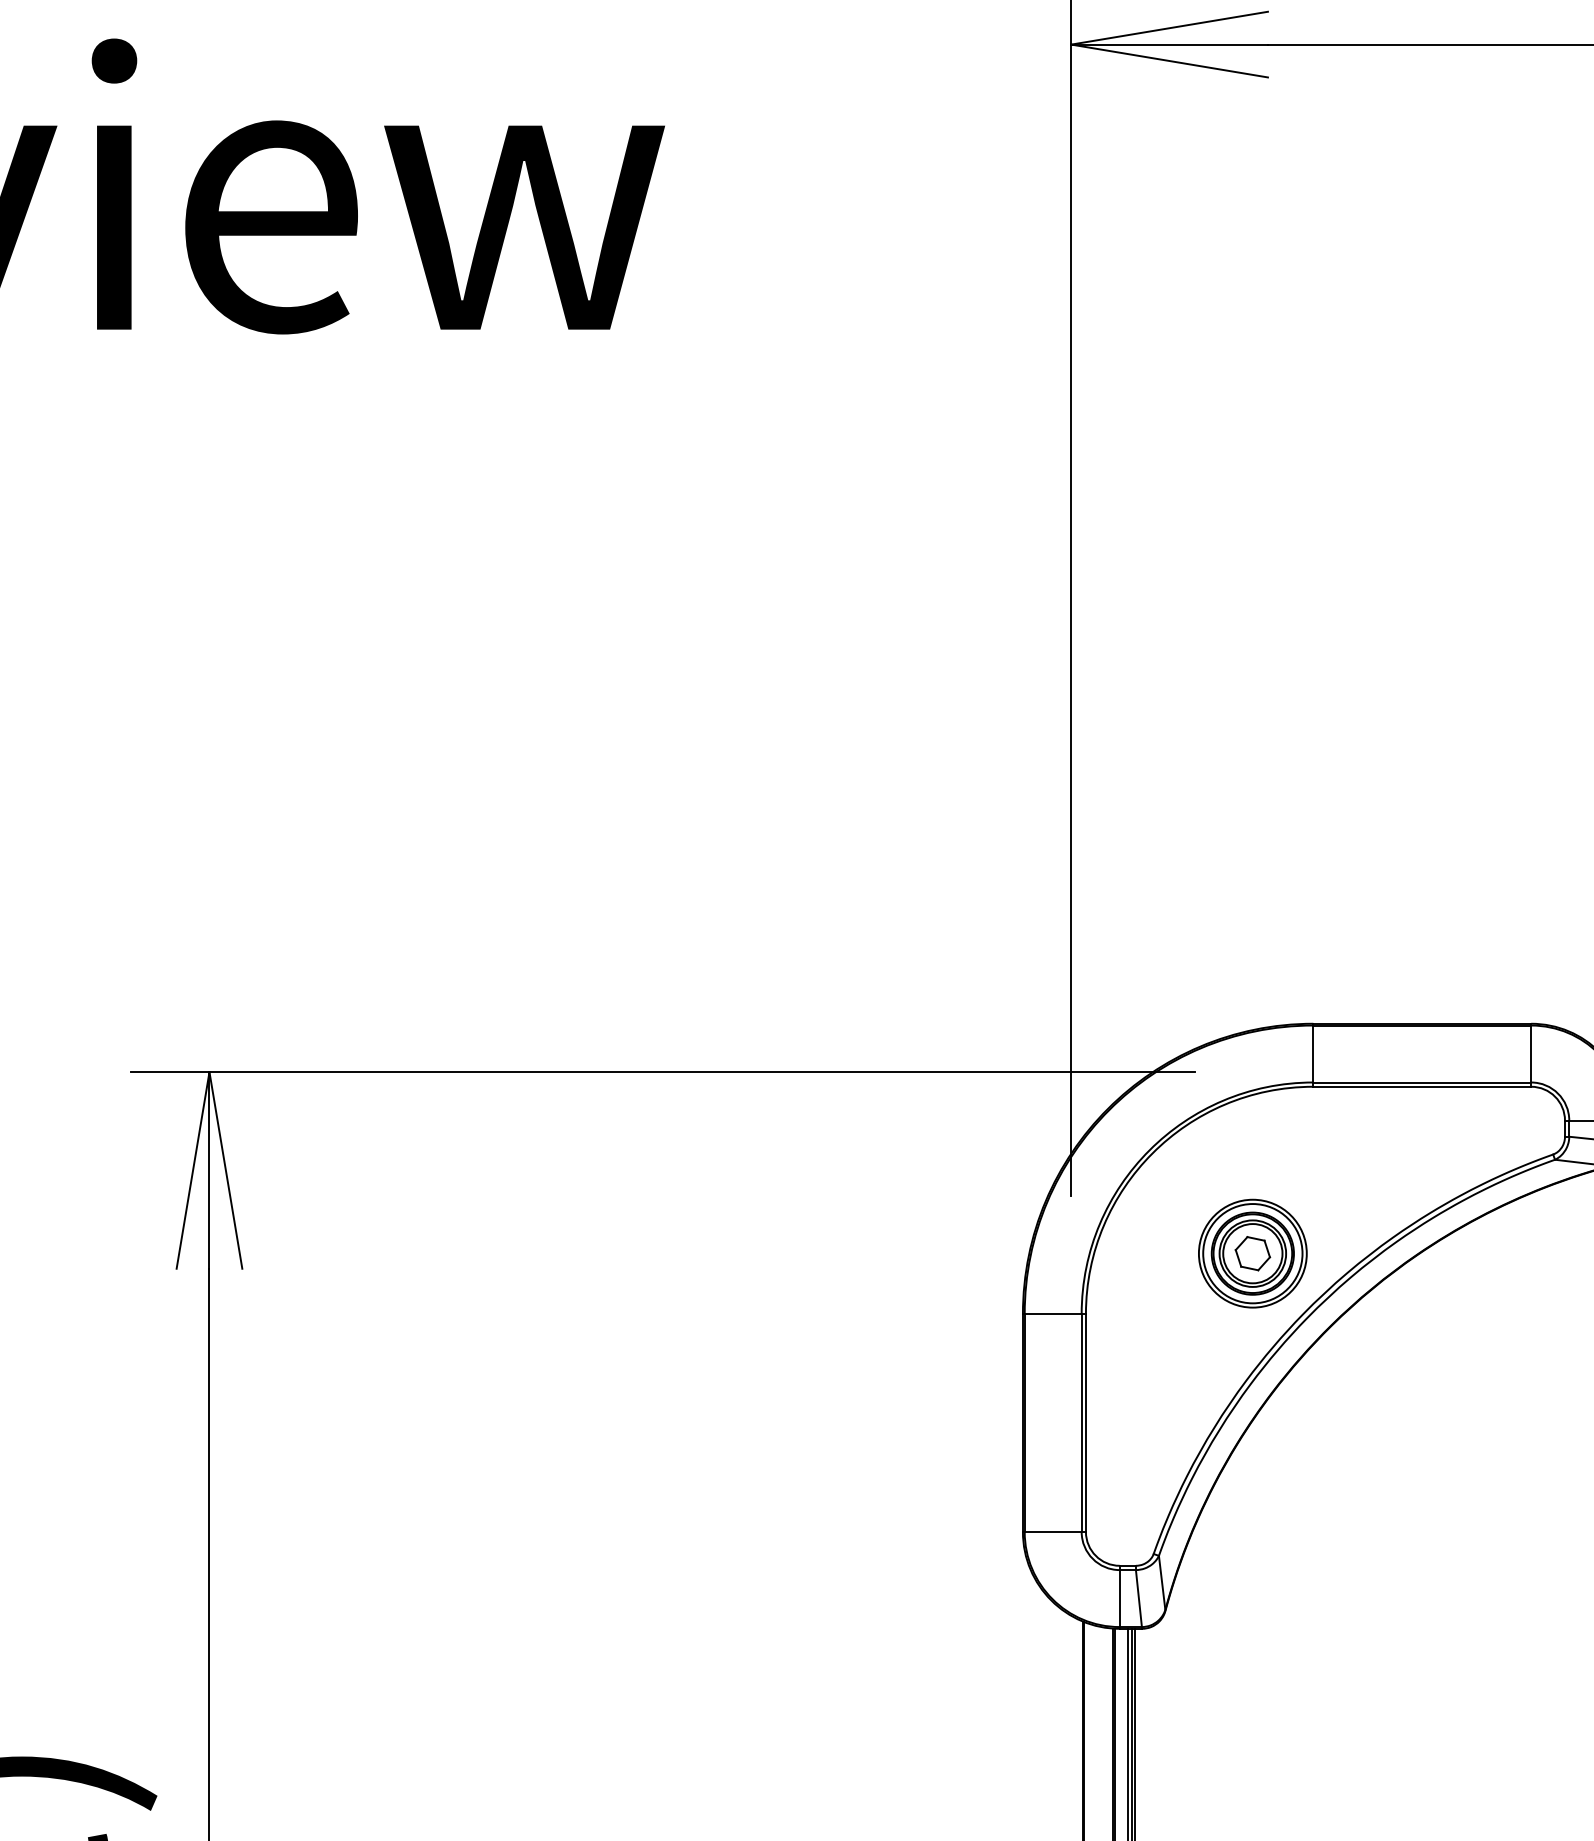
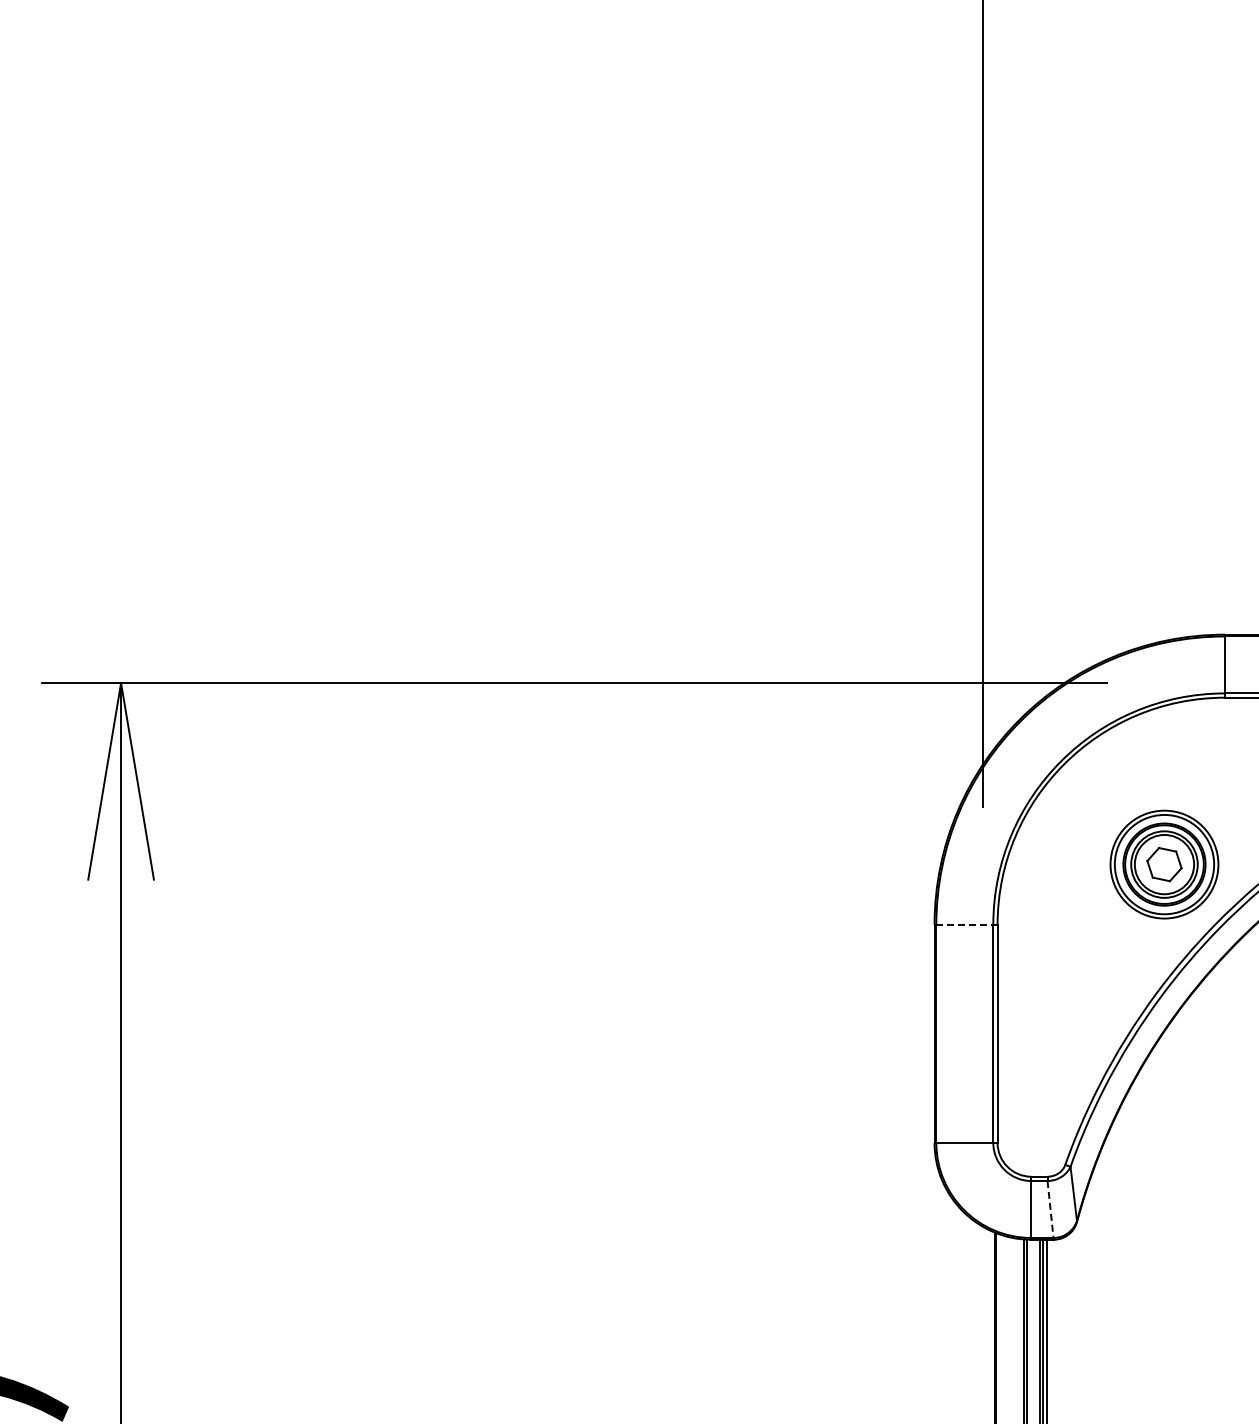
line: (1053, 1314) -> (965, 925), solid -> dashed
line: (1138, 1598) -> (1050, 1209), solid -> dashed

